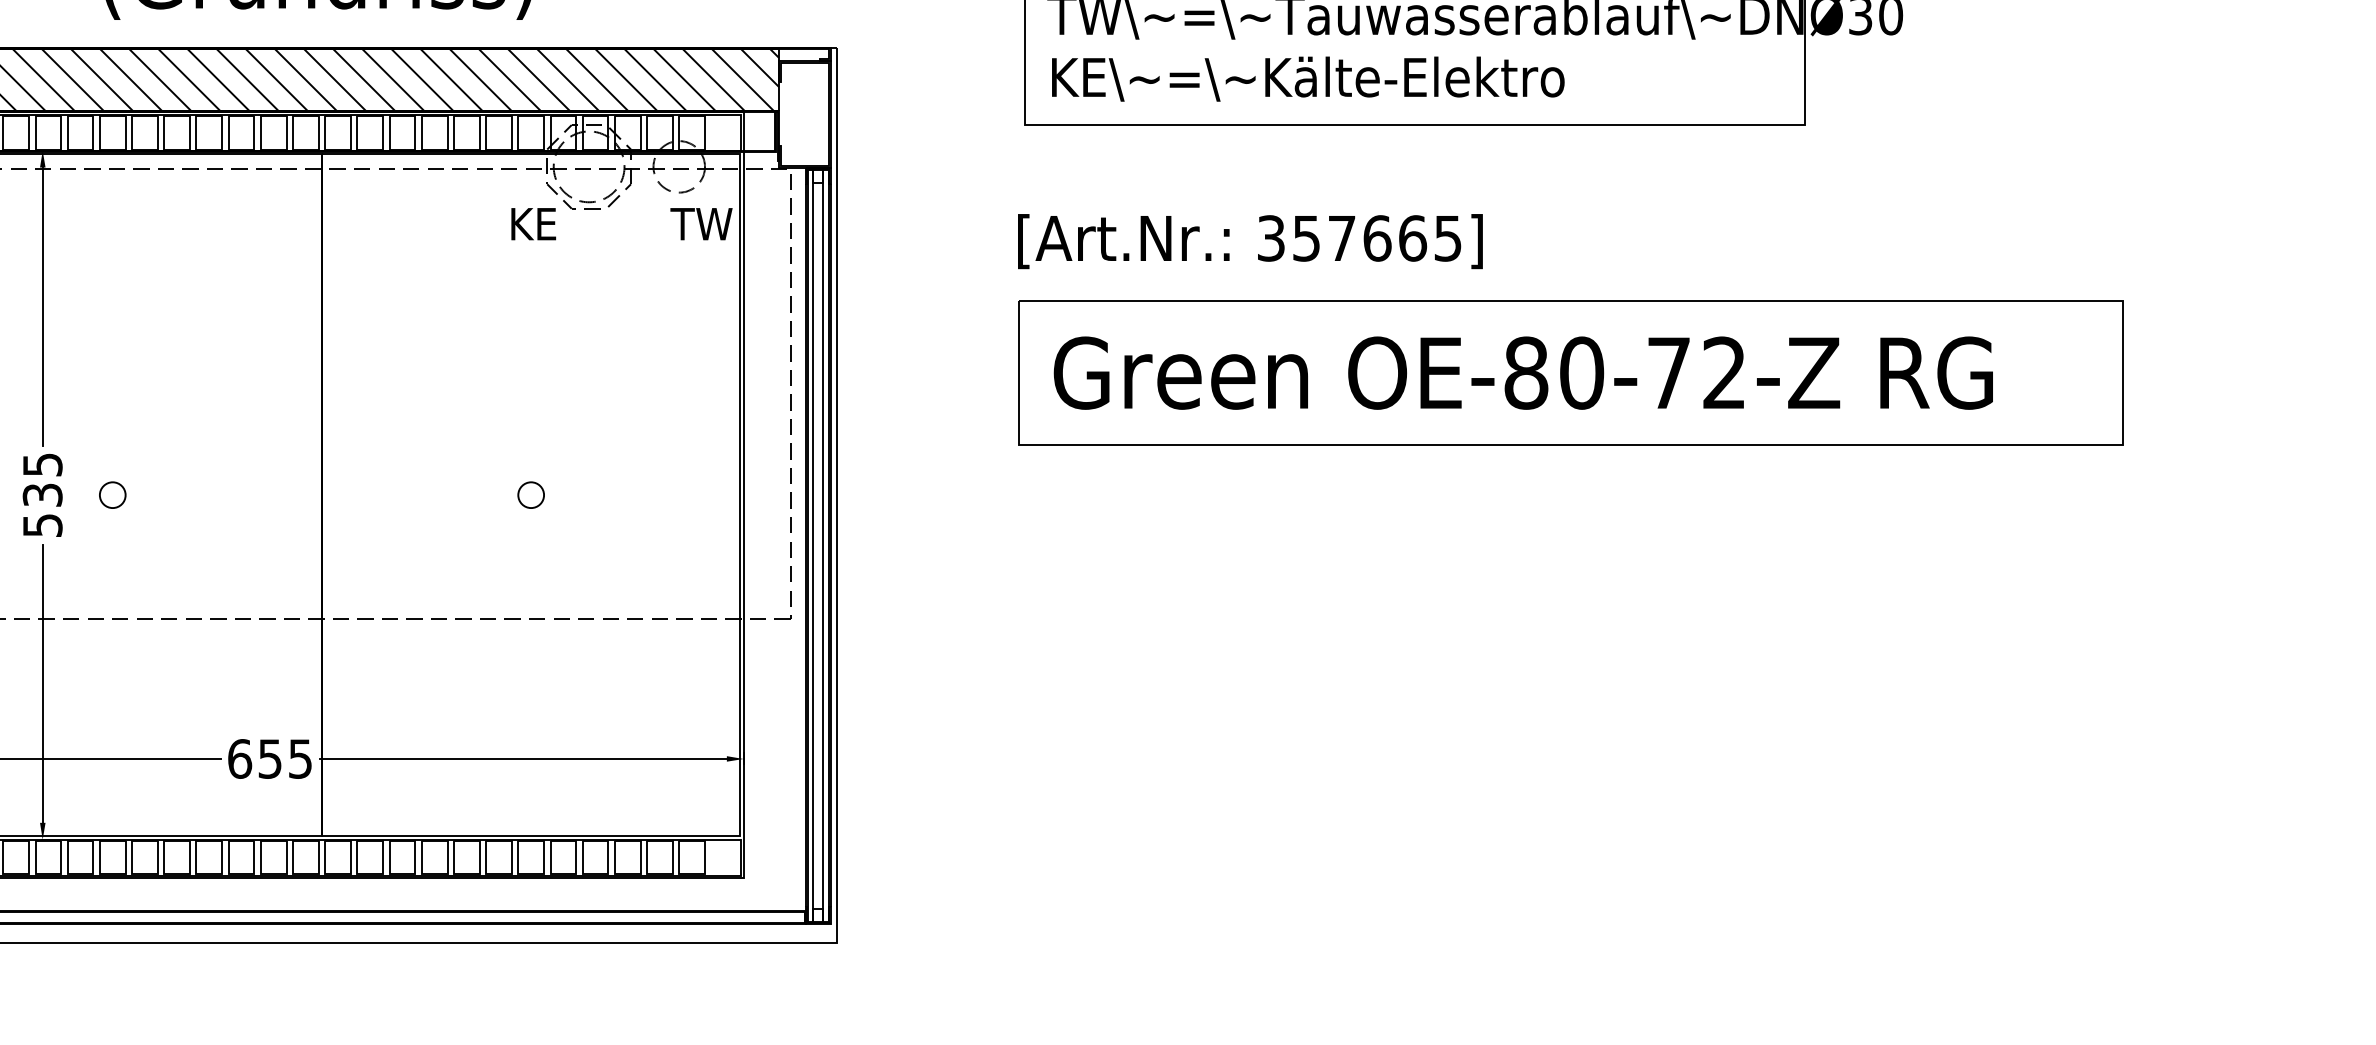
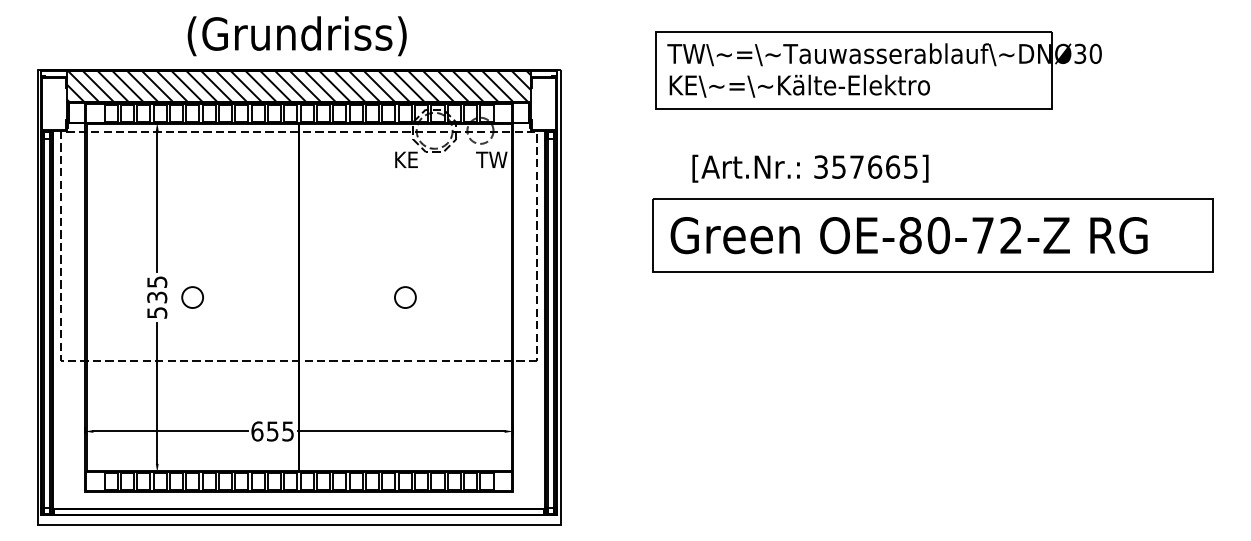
text: (1250, 241) -> (810, 168), moved
circle: (112, 495) -> (192, 297), size x1.6
circle: (529, 495) -> (404, 297), size x1.6

